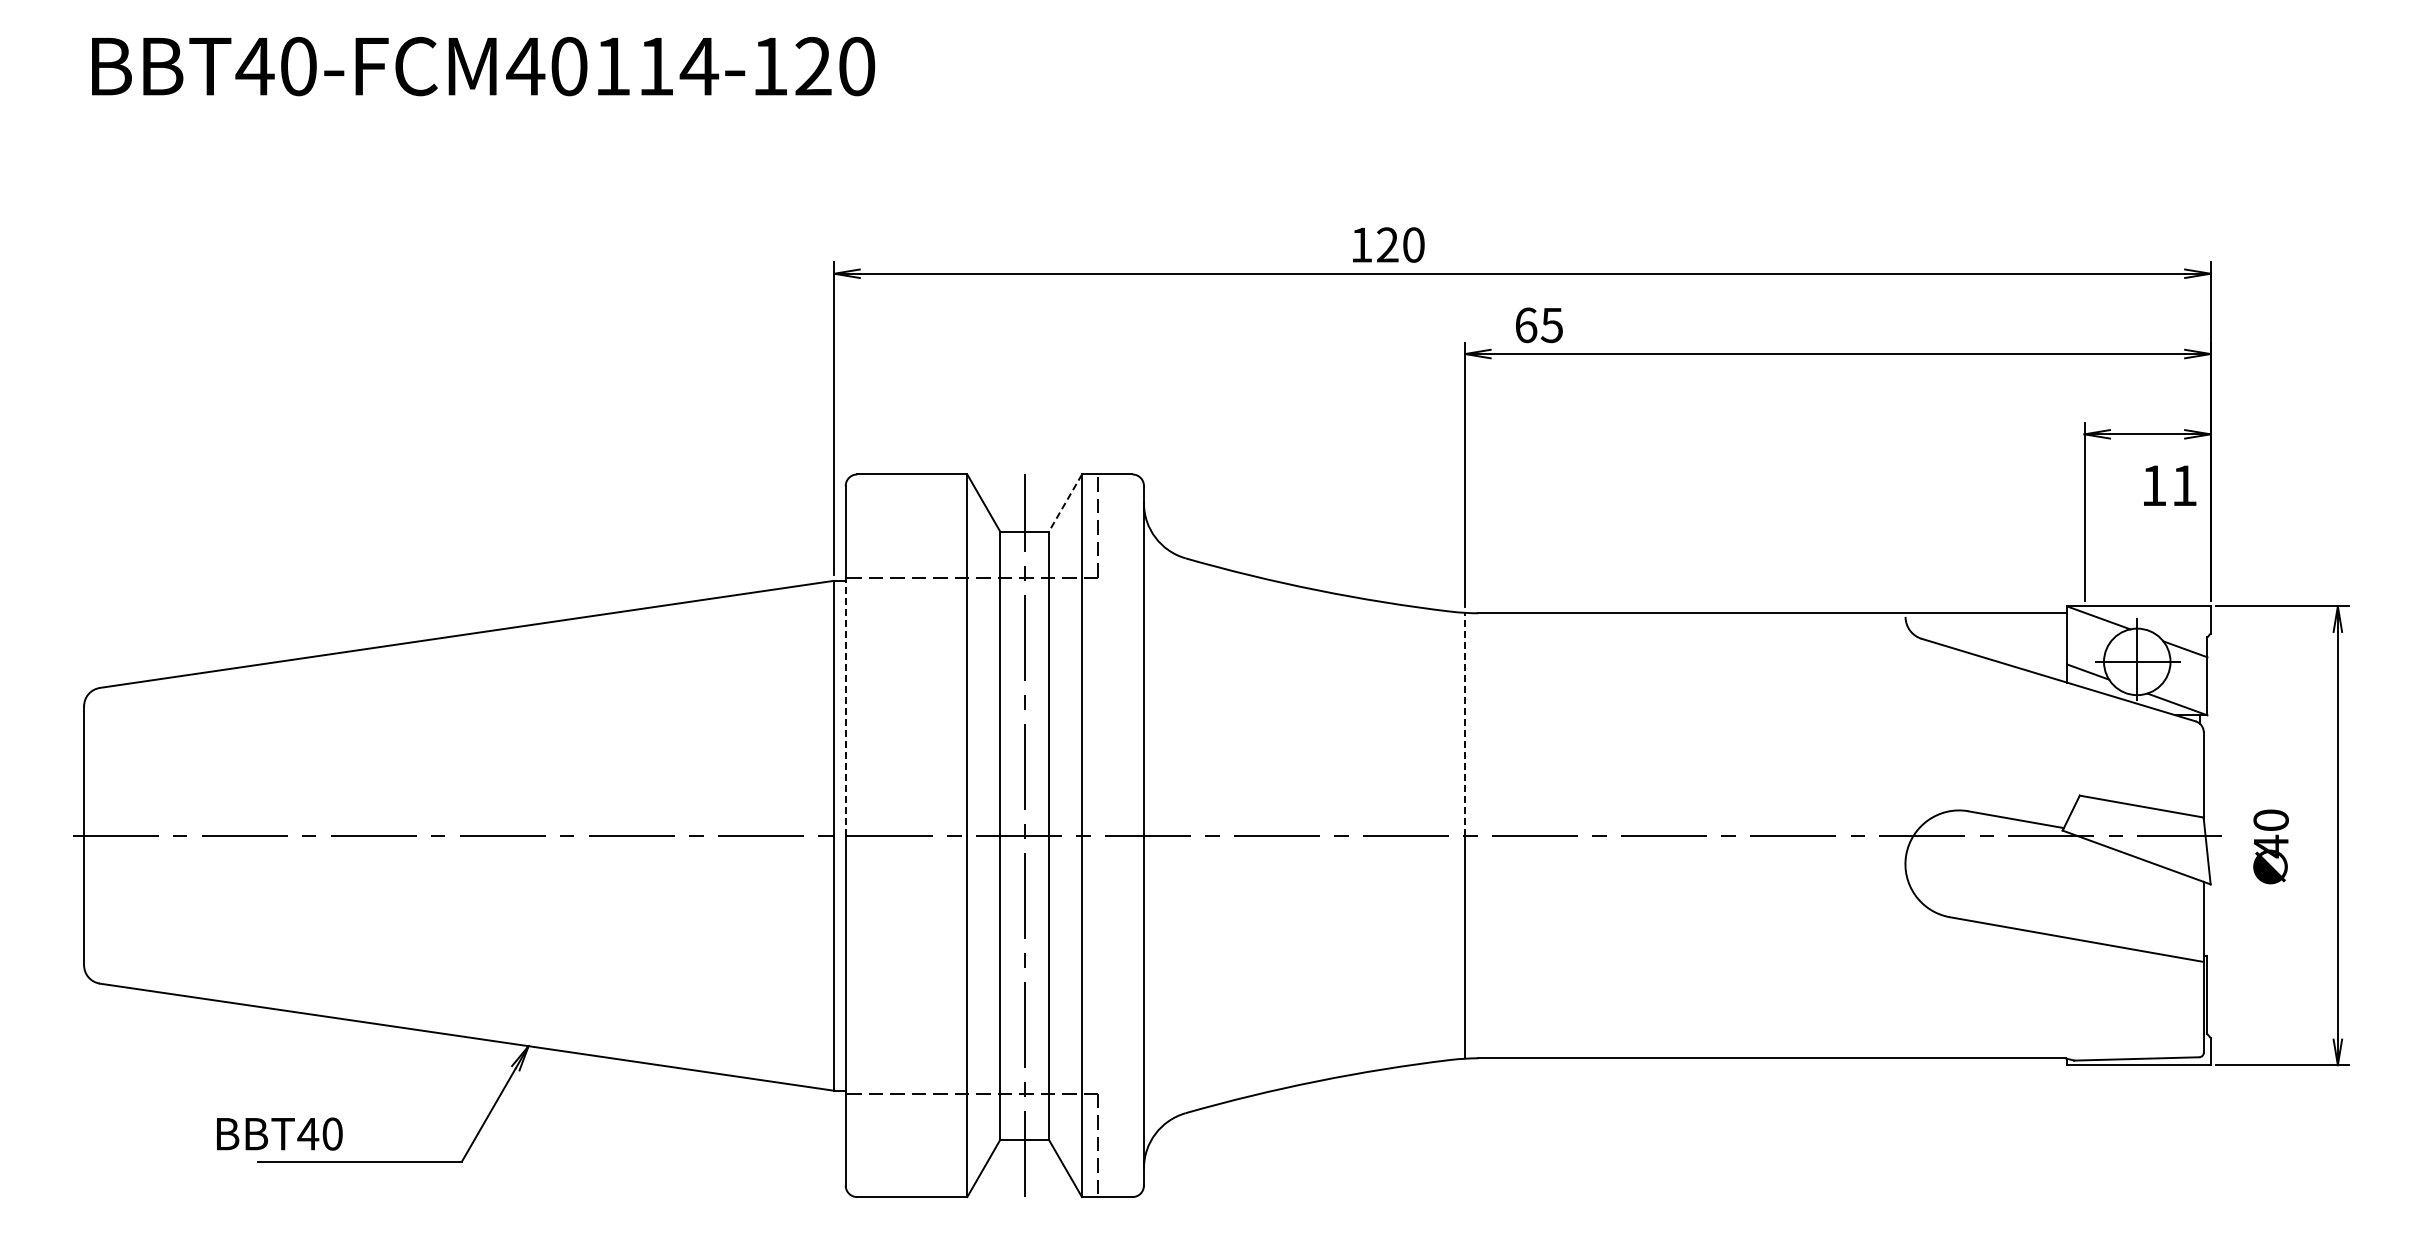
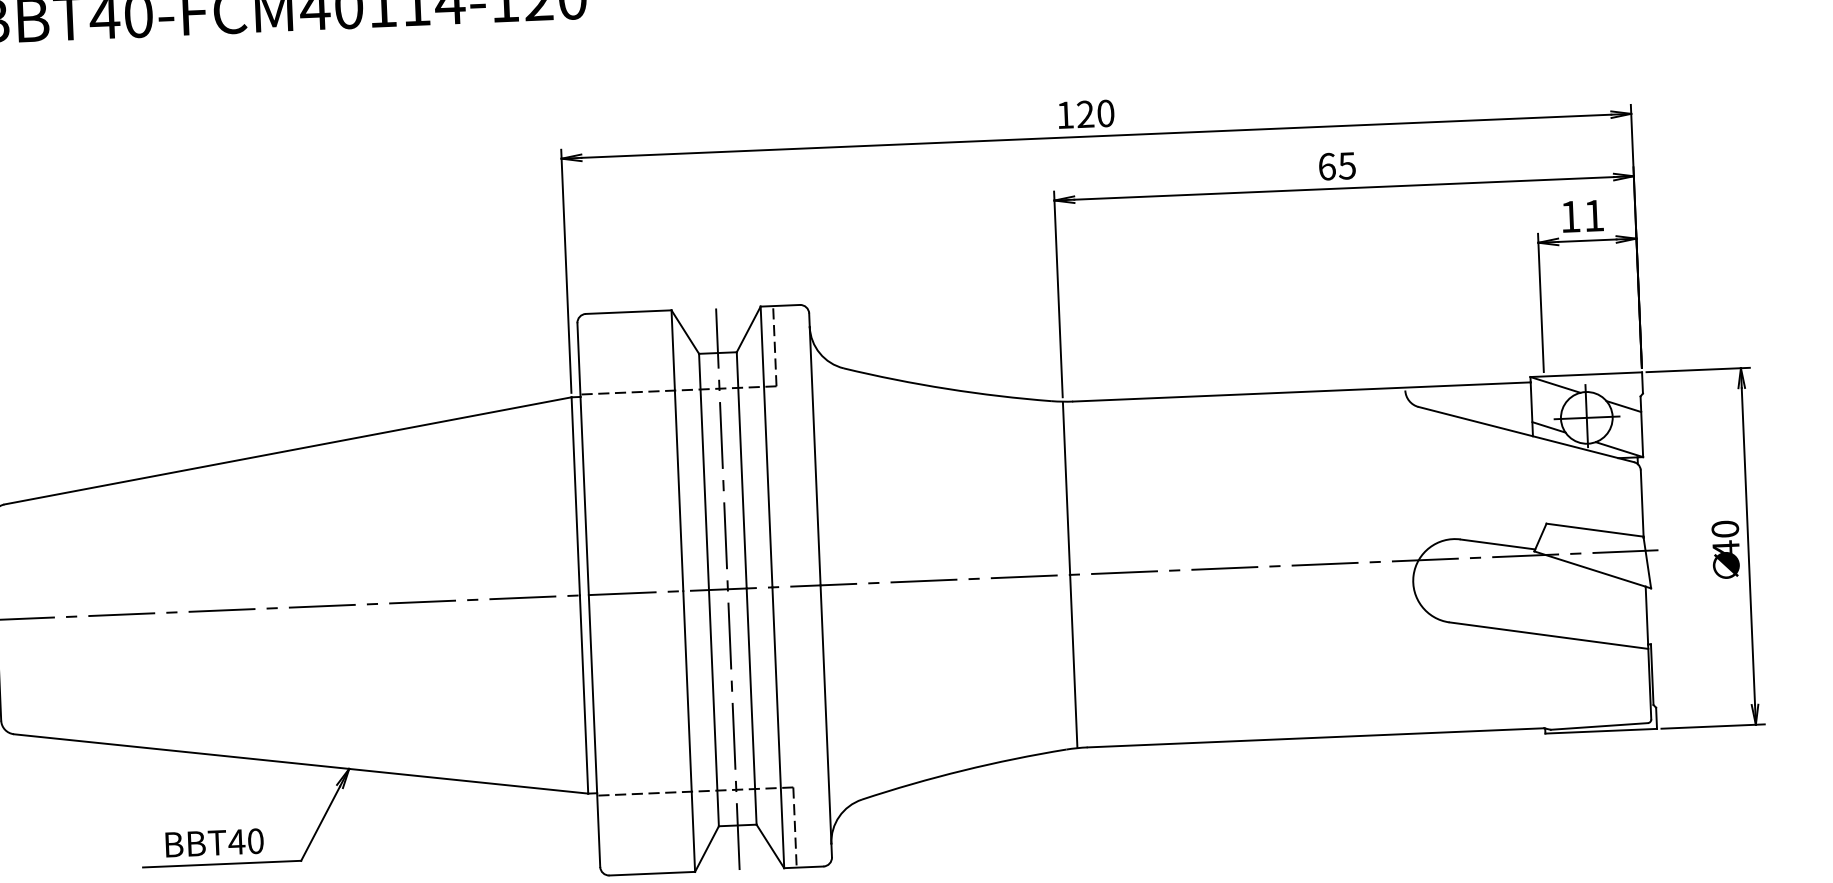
text: (1388, 244) -> (1086, 113), moved
text: (1539, 325) -> (1337, 166), moved
text: (2170, 485) -> (1583, 216), moved
line: (1065, 503) -> (748, 329), dashed -> solid
line: (845, 707) -> (584, 495), dashed -> solid
line: (1465, 724) -> (1066, 488), dashed -> solid
text: (2270, 846) -> (1725, 549), moved
text: (279, 1133) -> (214, 842), moved

